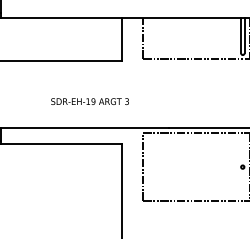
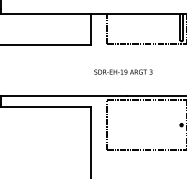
text: (90, 100) -> (123, 71), moved

